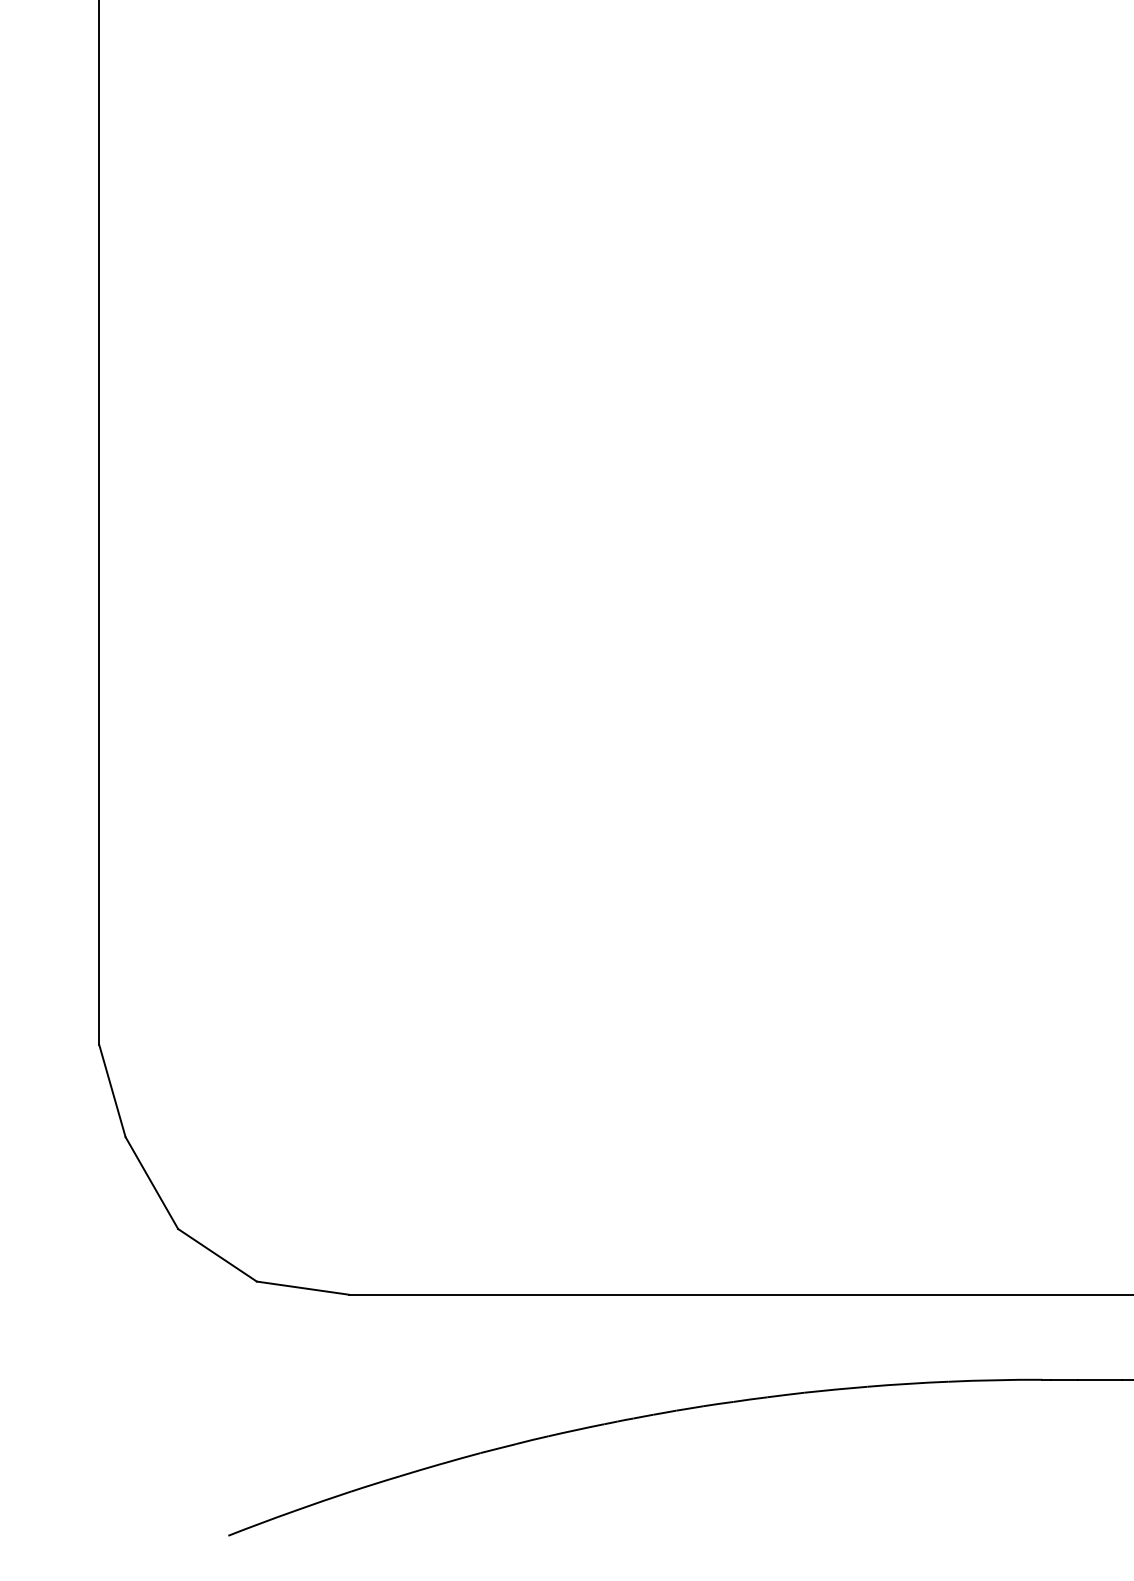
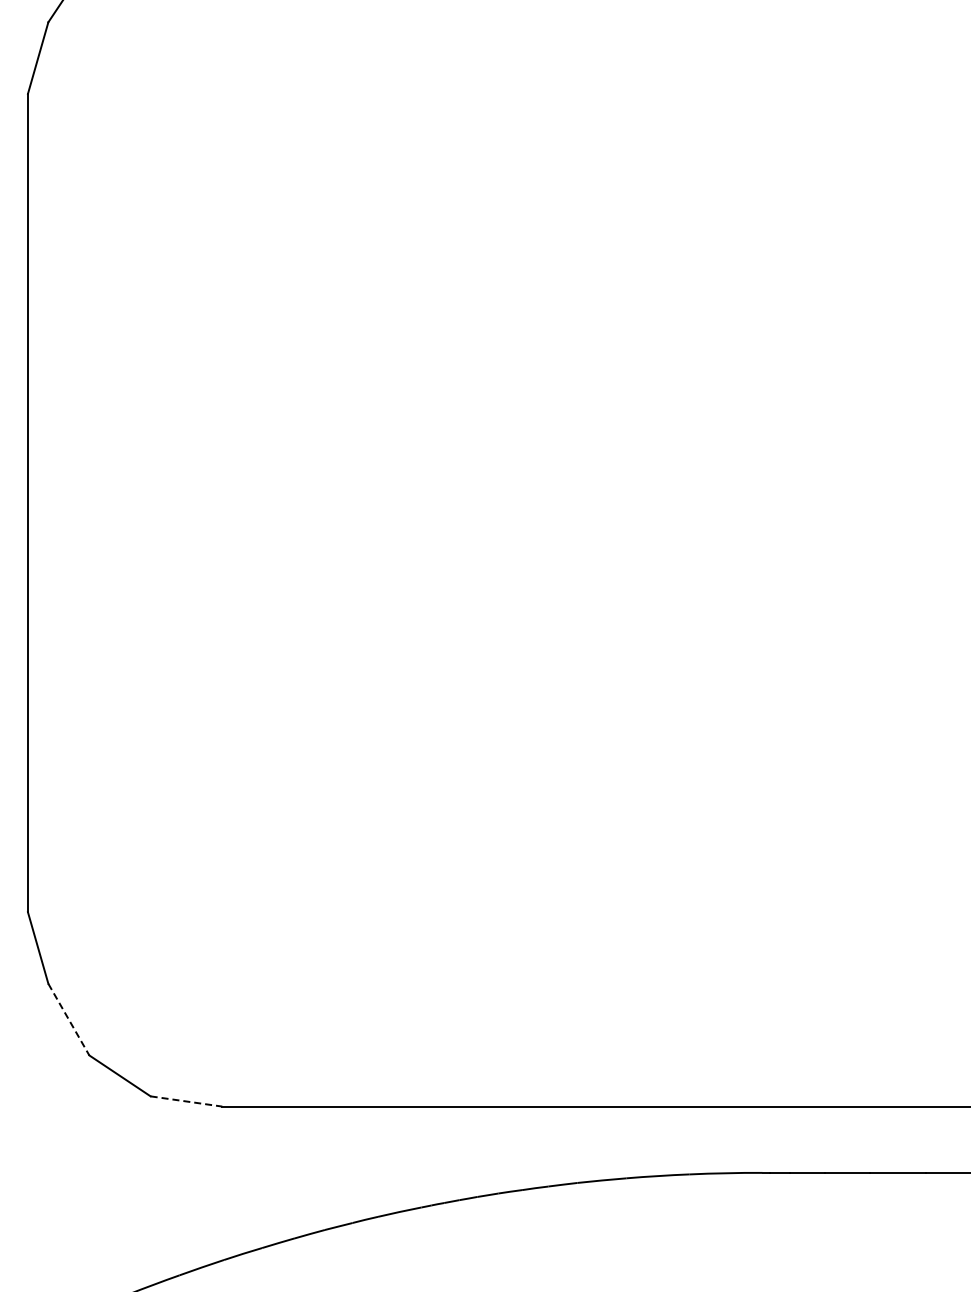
line: (152, 1184) -> (69, 1020), solid -> dashed
line: (302, 1288) -> (186, 1101), solid -> dashed

